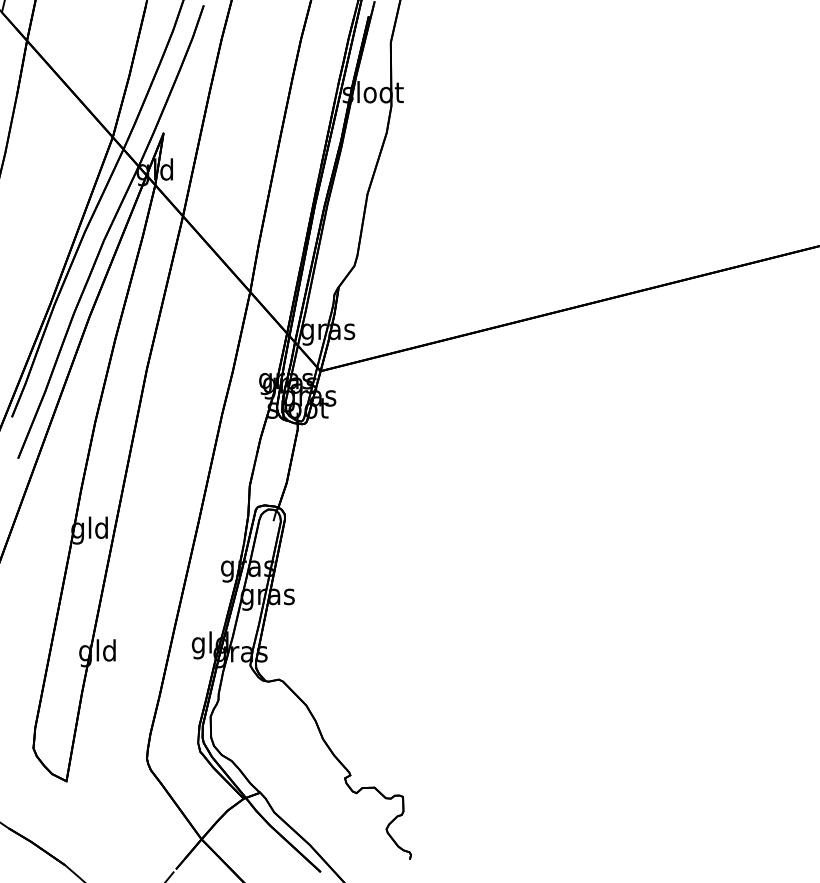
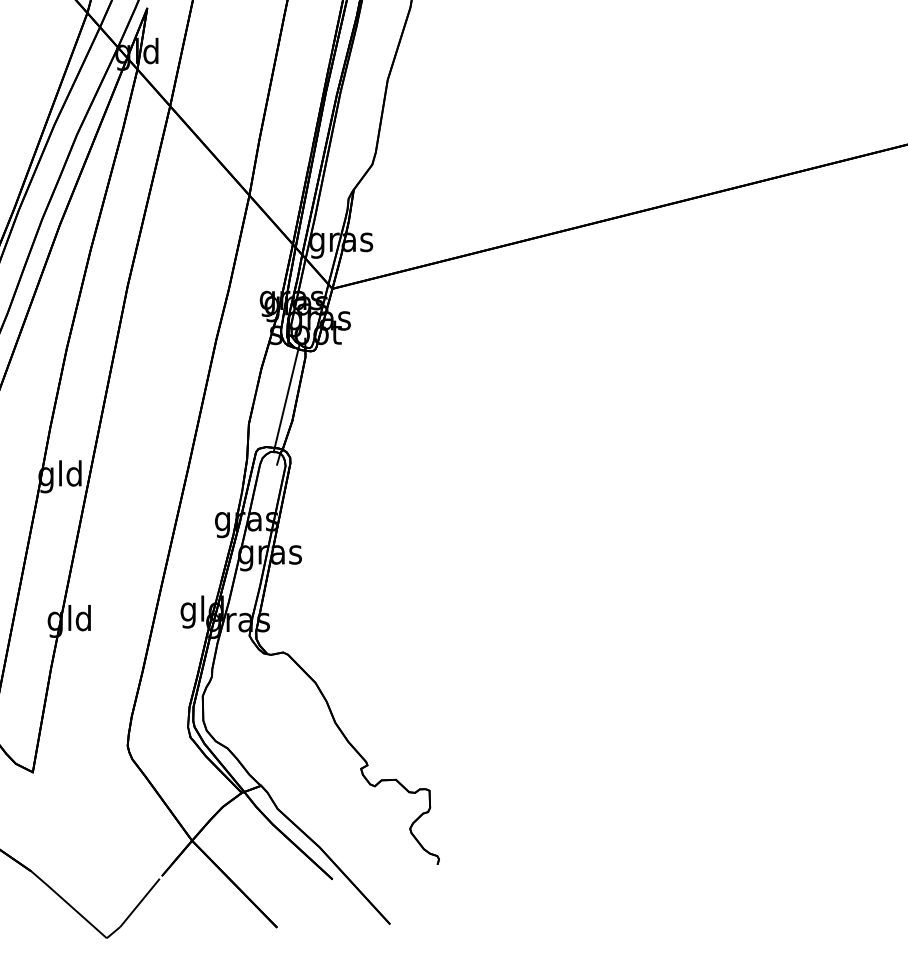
line: (281, 463) -> (286, 397), added

